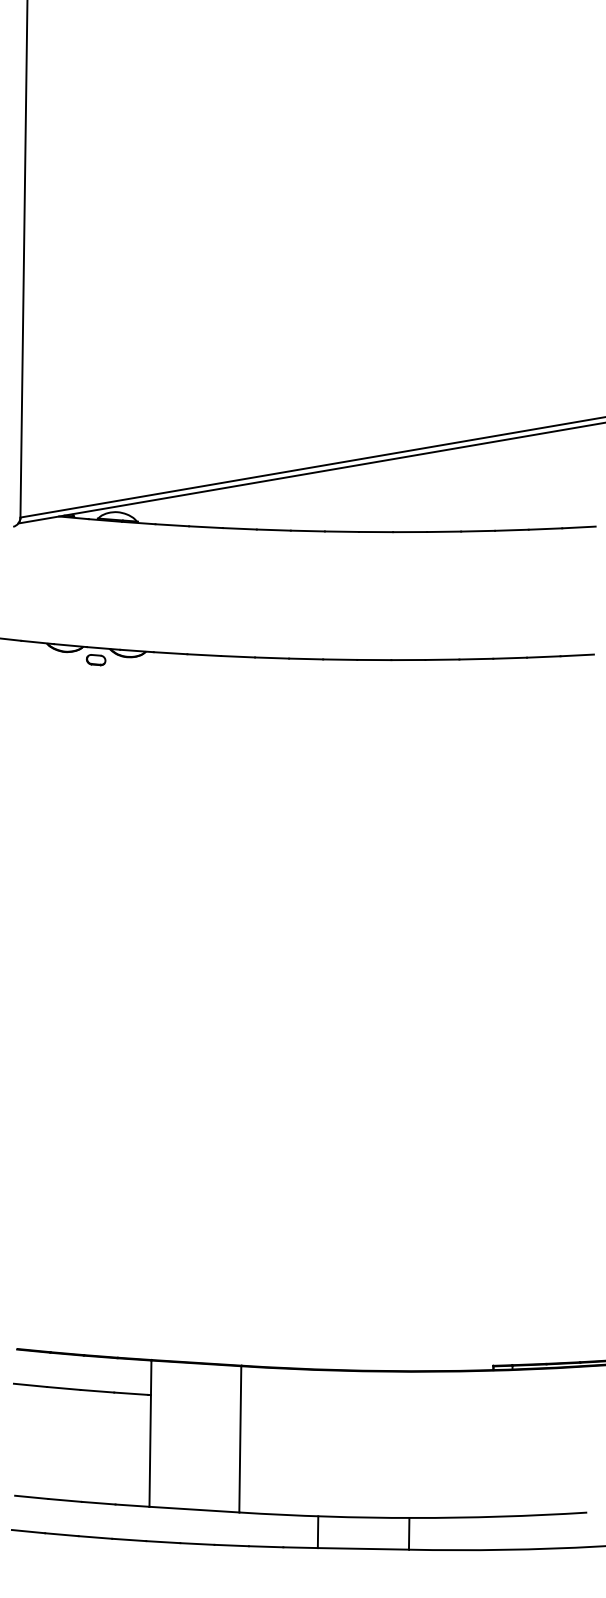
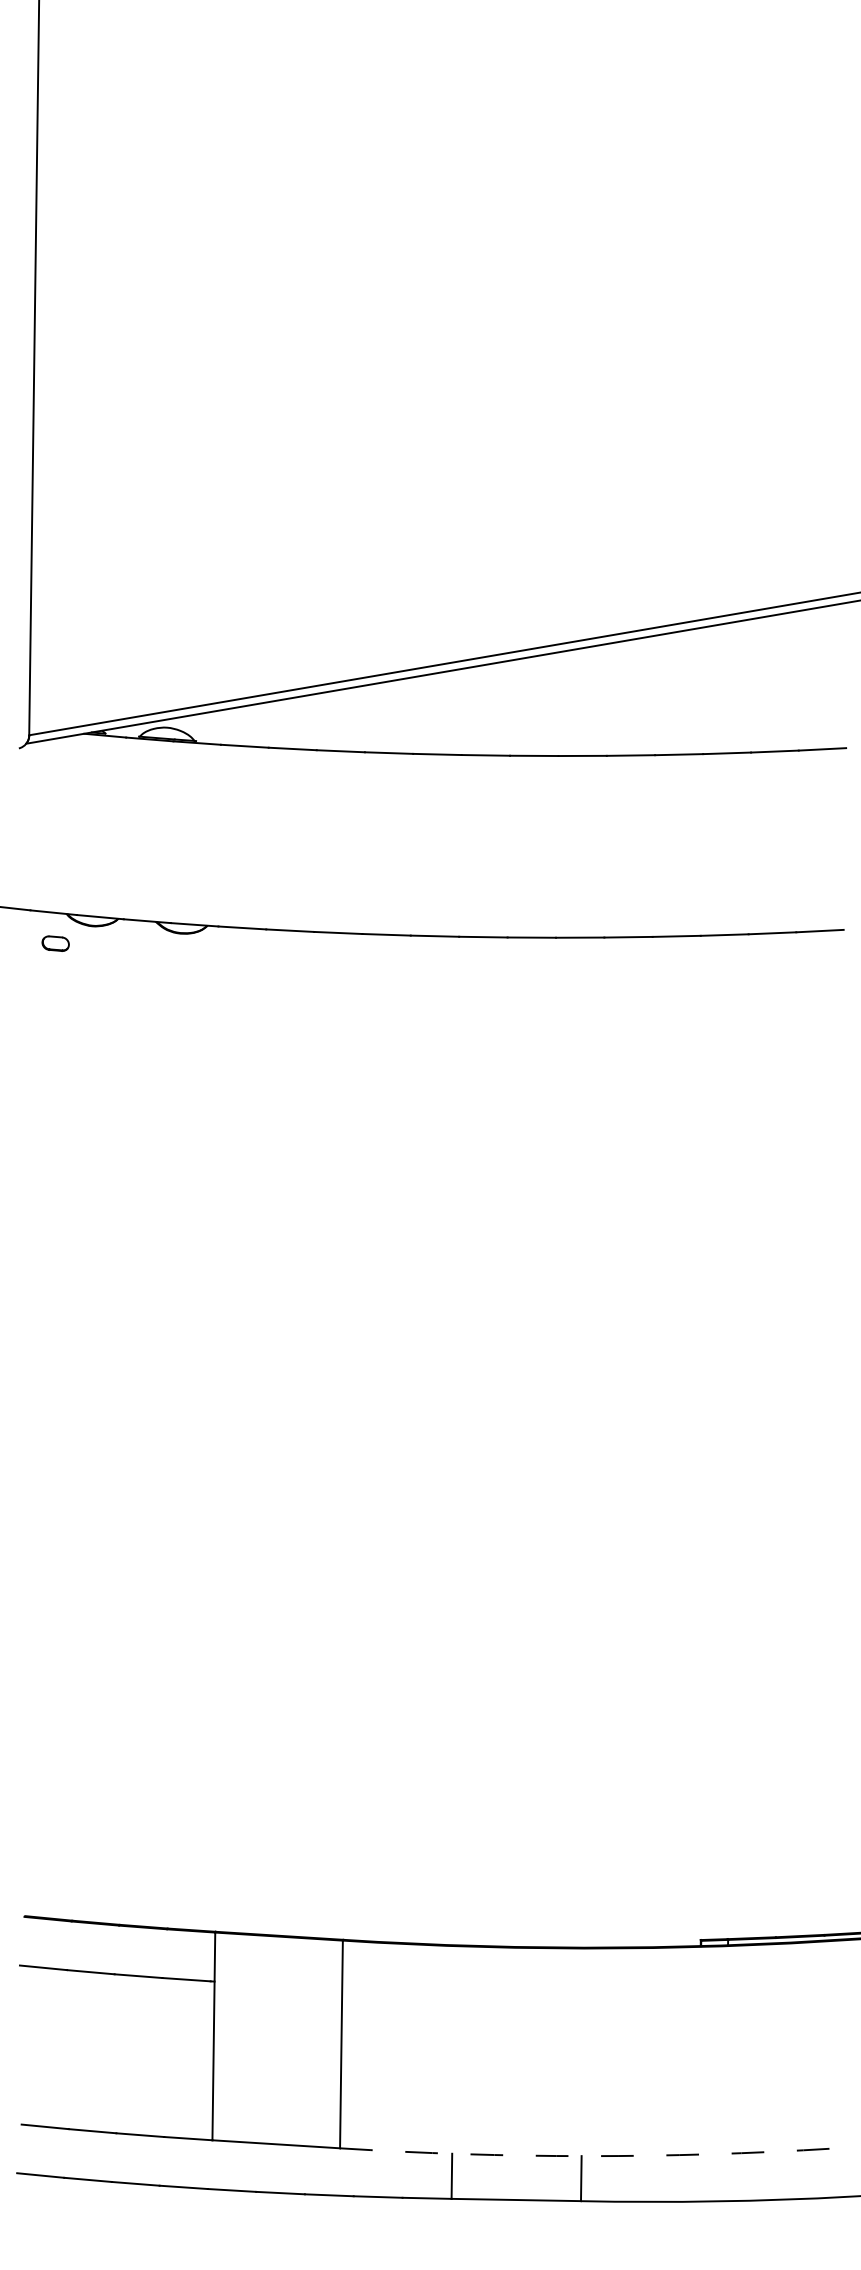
part: (95, 659) -> (55, 943), moved
arc: (413, 1518) -> (587, 2156), solid -> dashed

